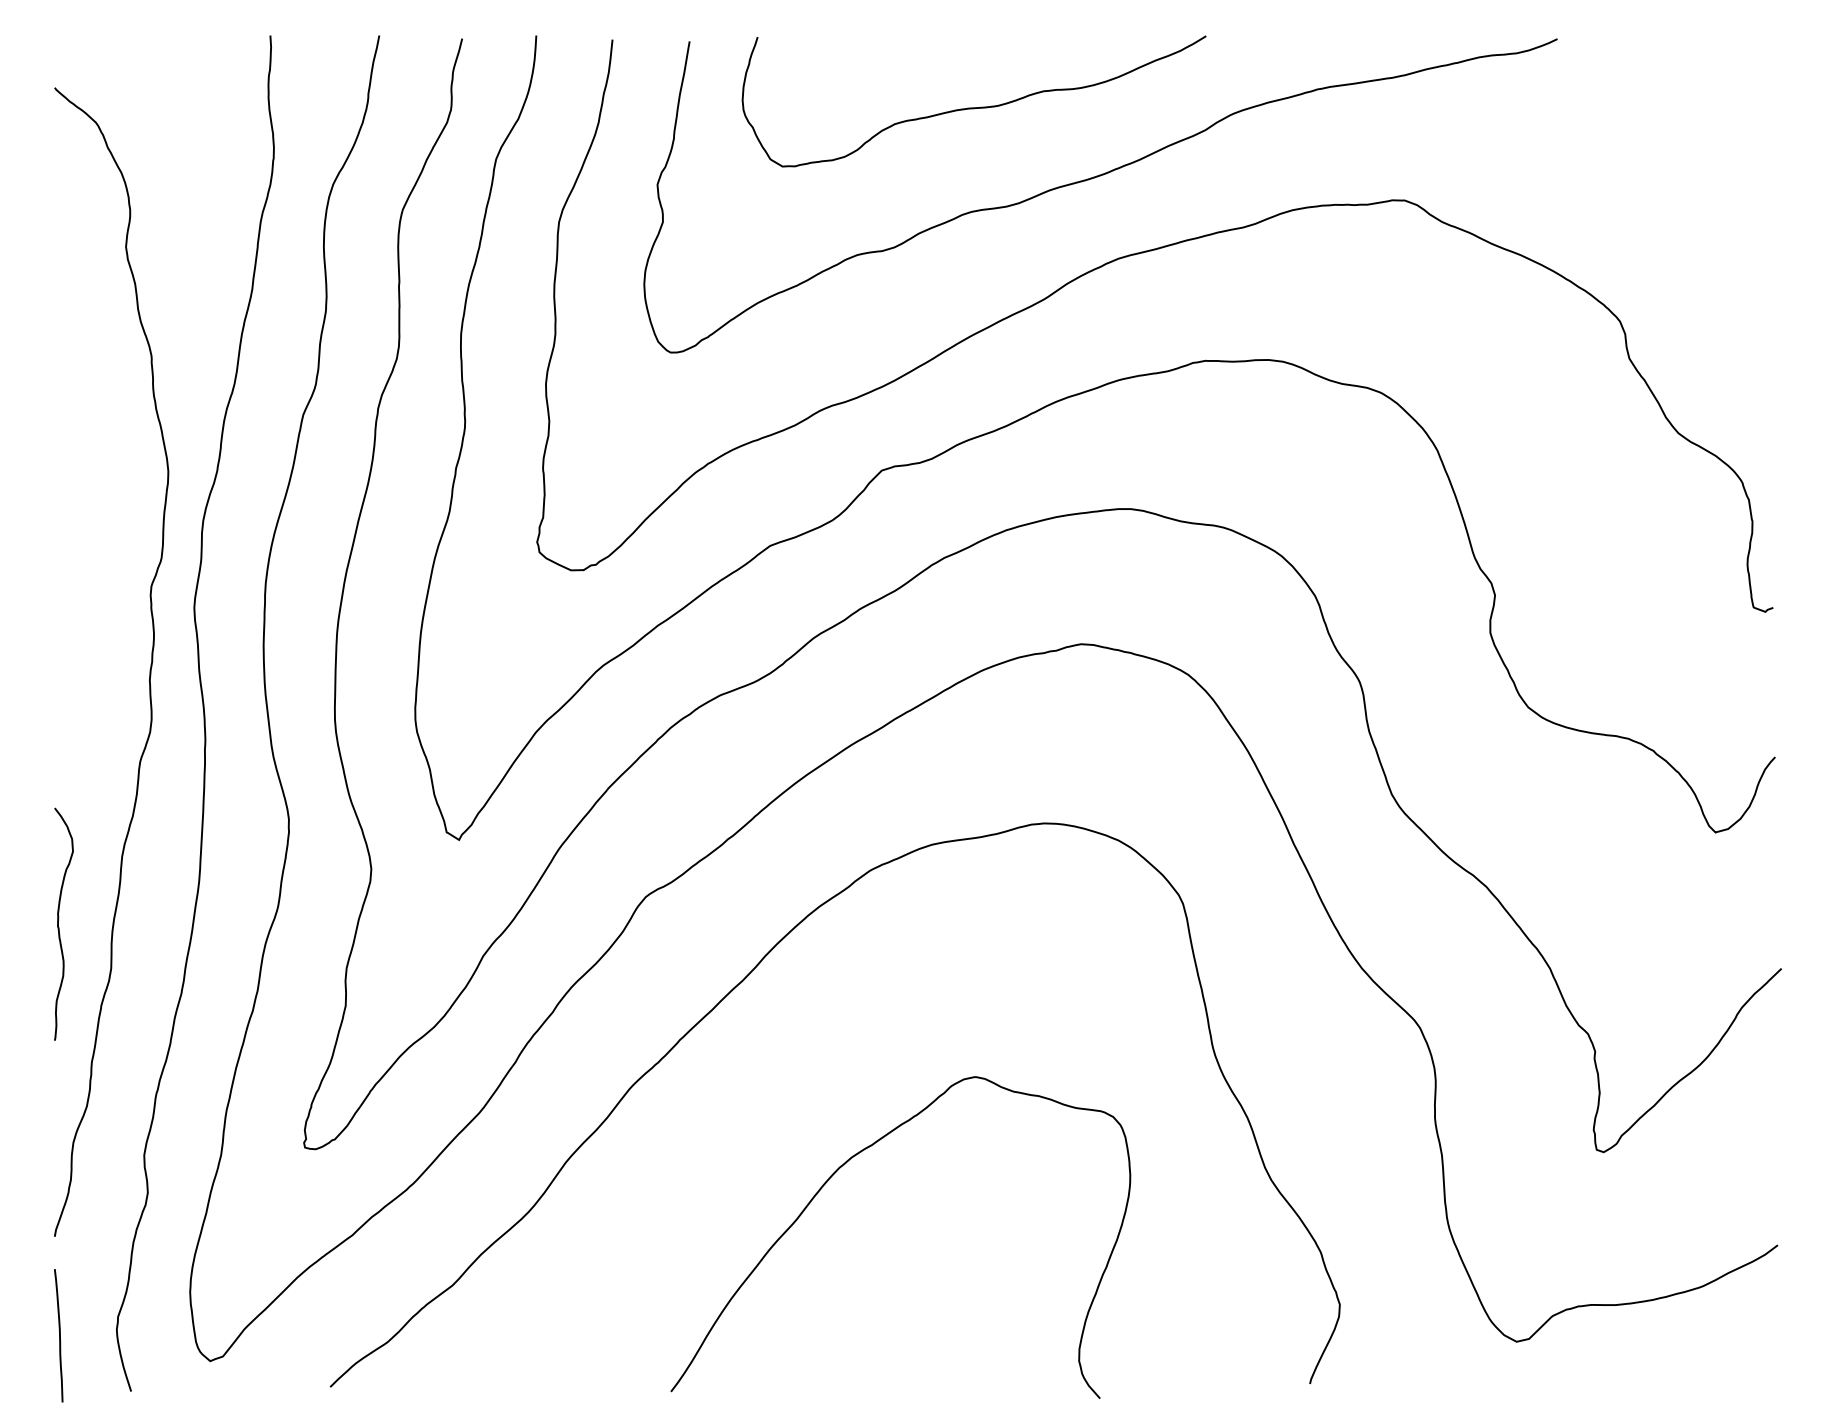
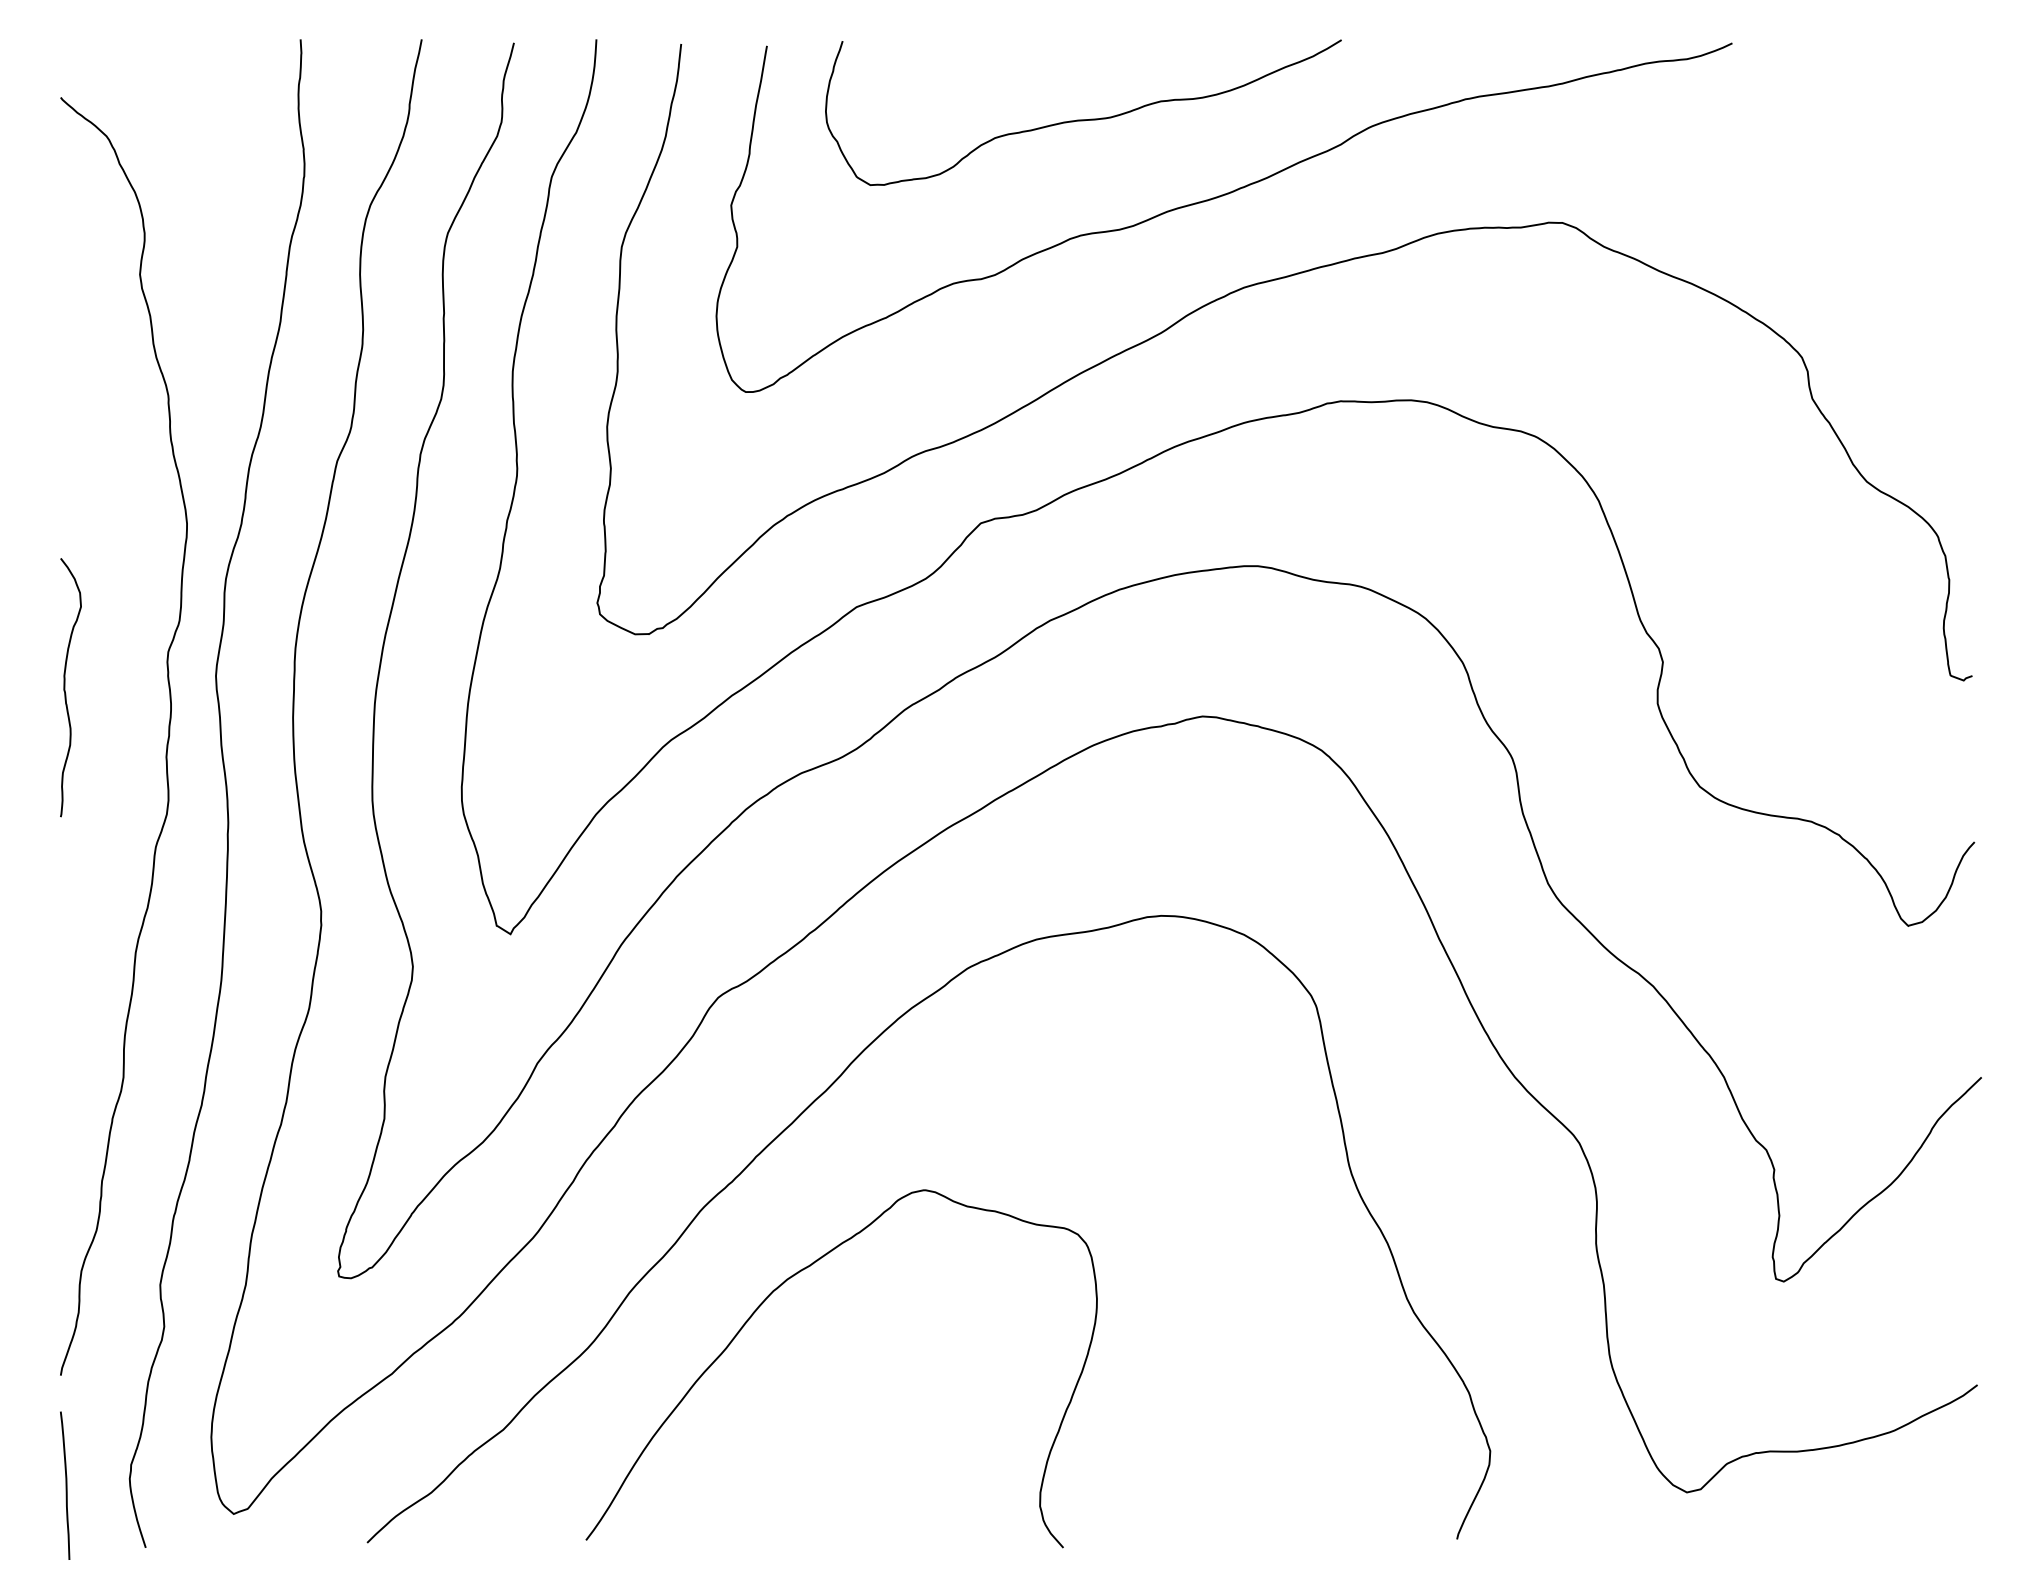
curve: (58, 923) -> (64, 686), moved
curve: (844, 1165) -> (779, 1288), moved

